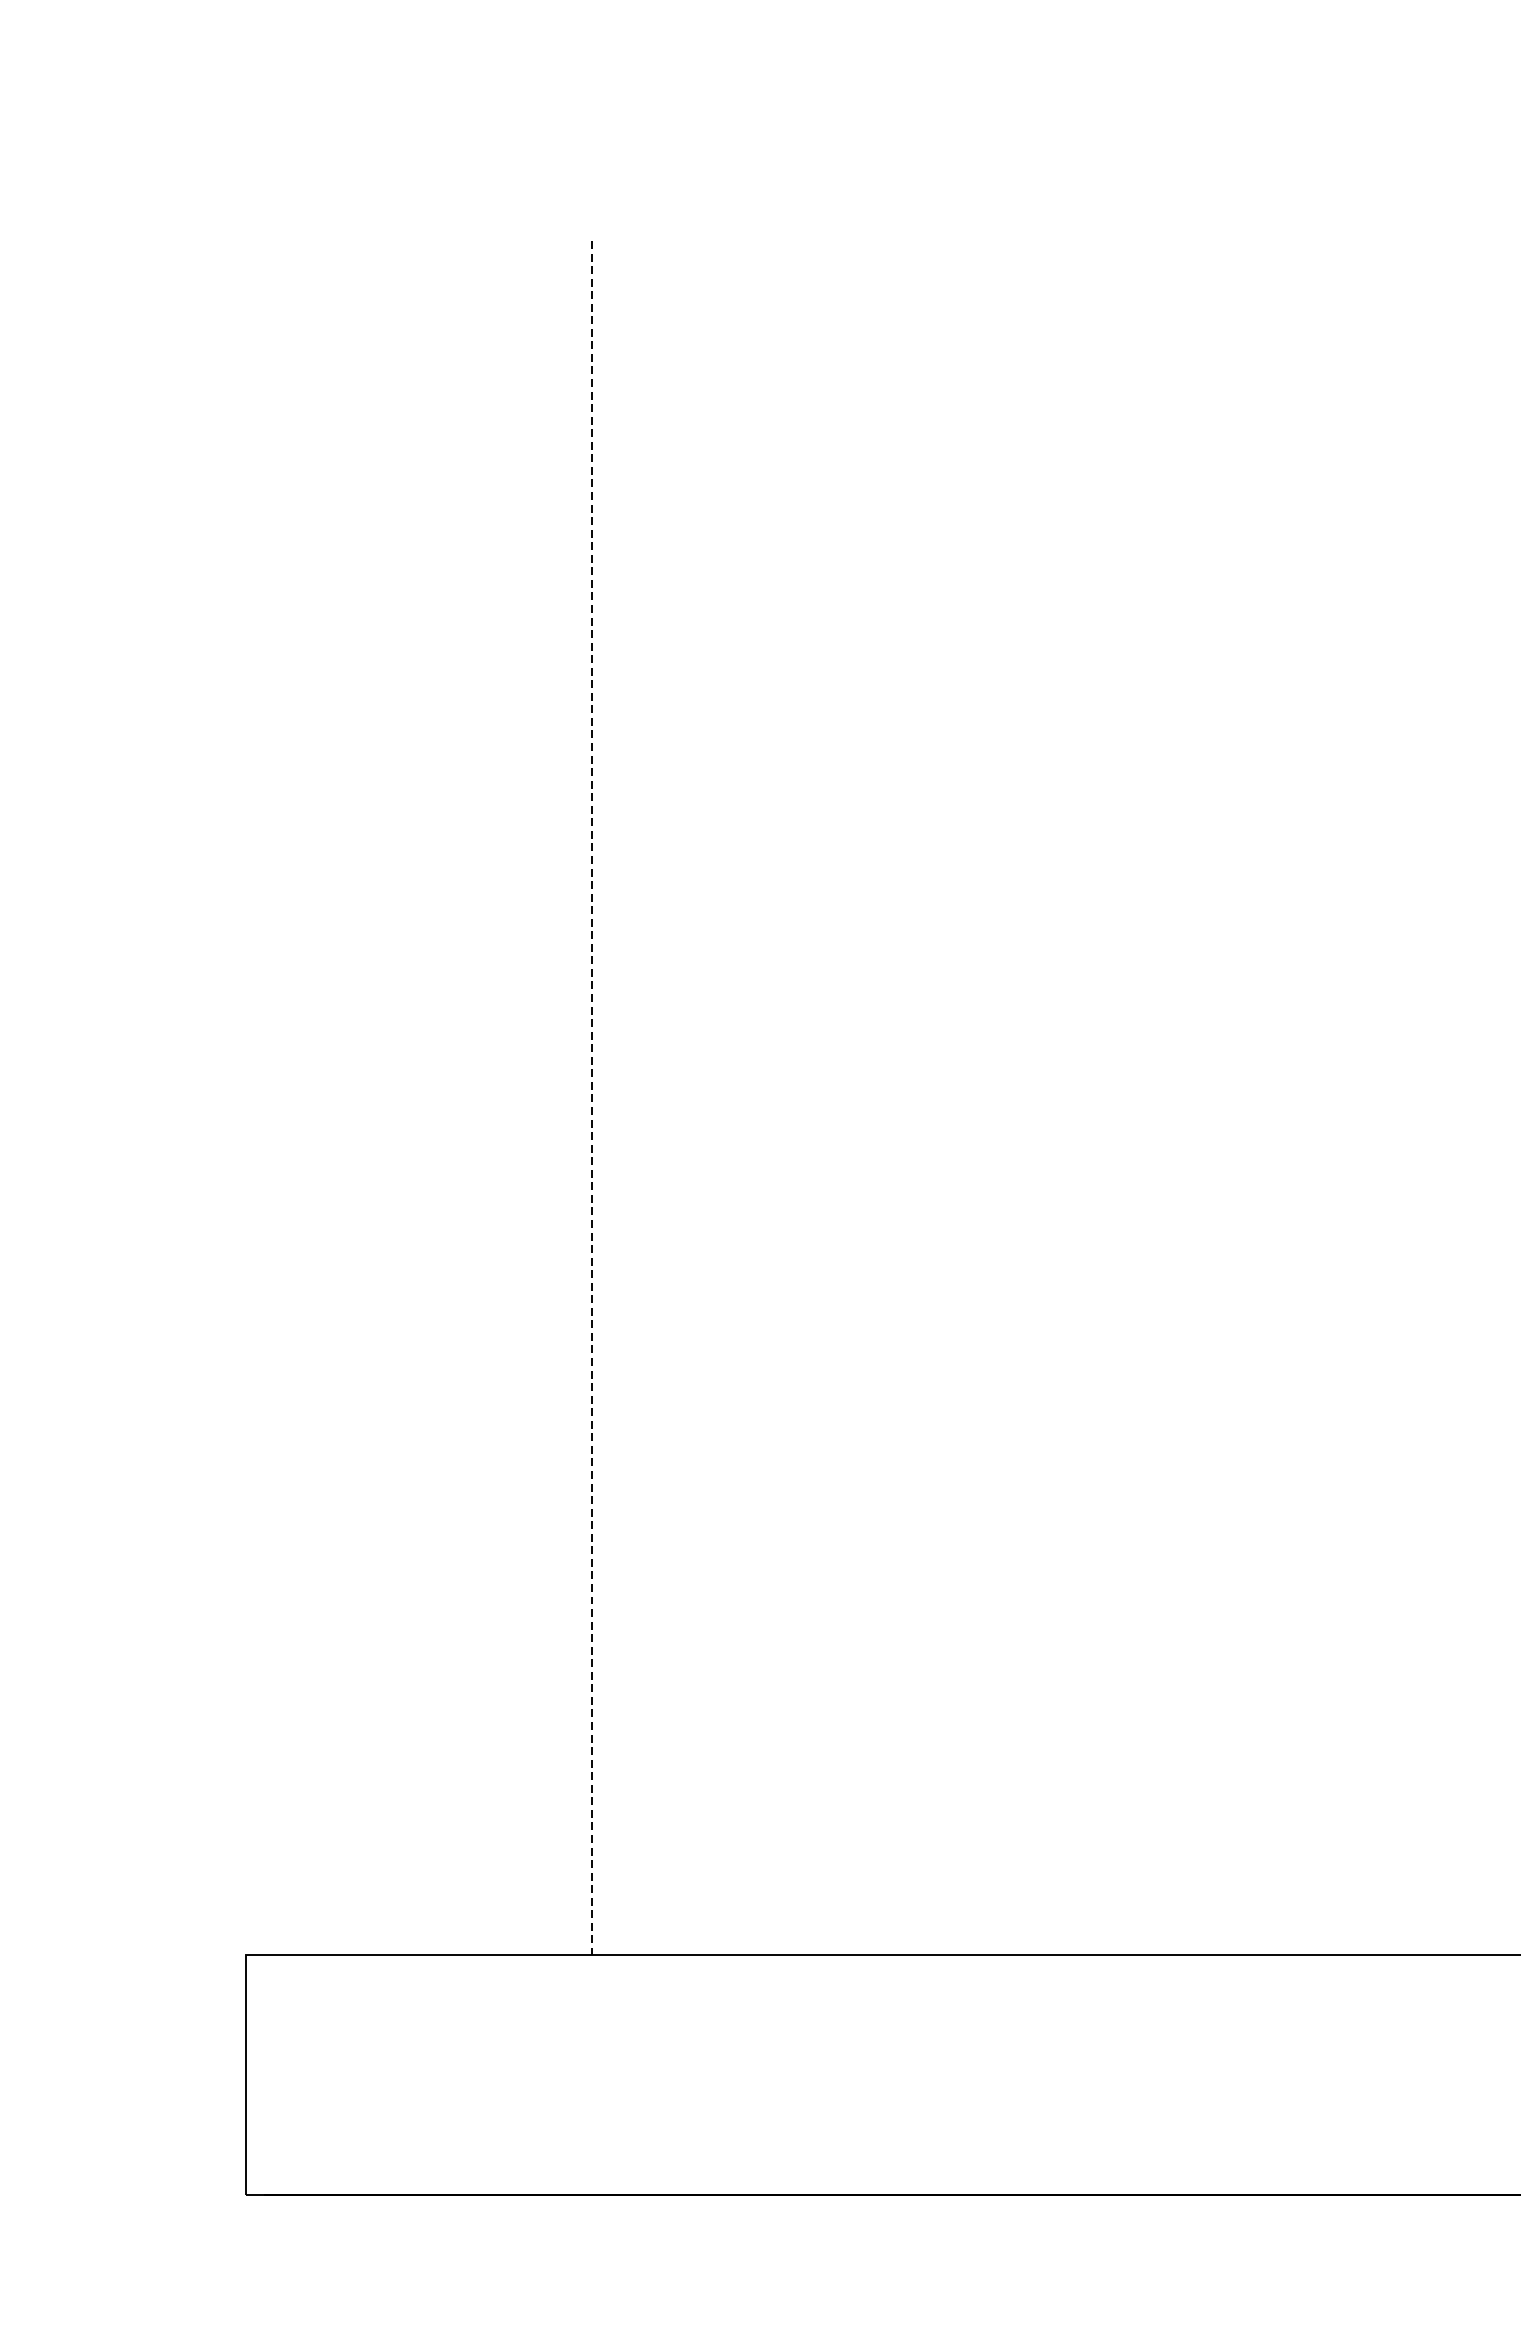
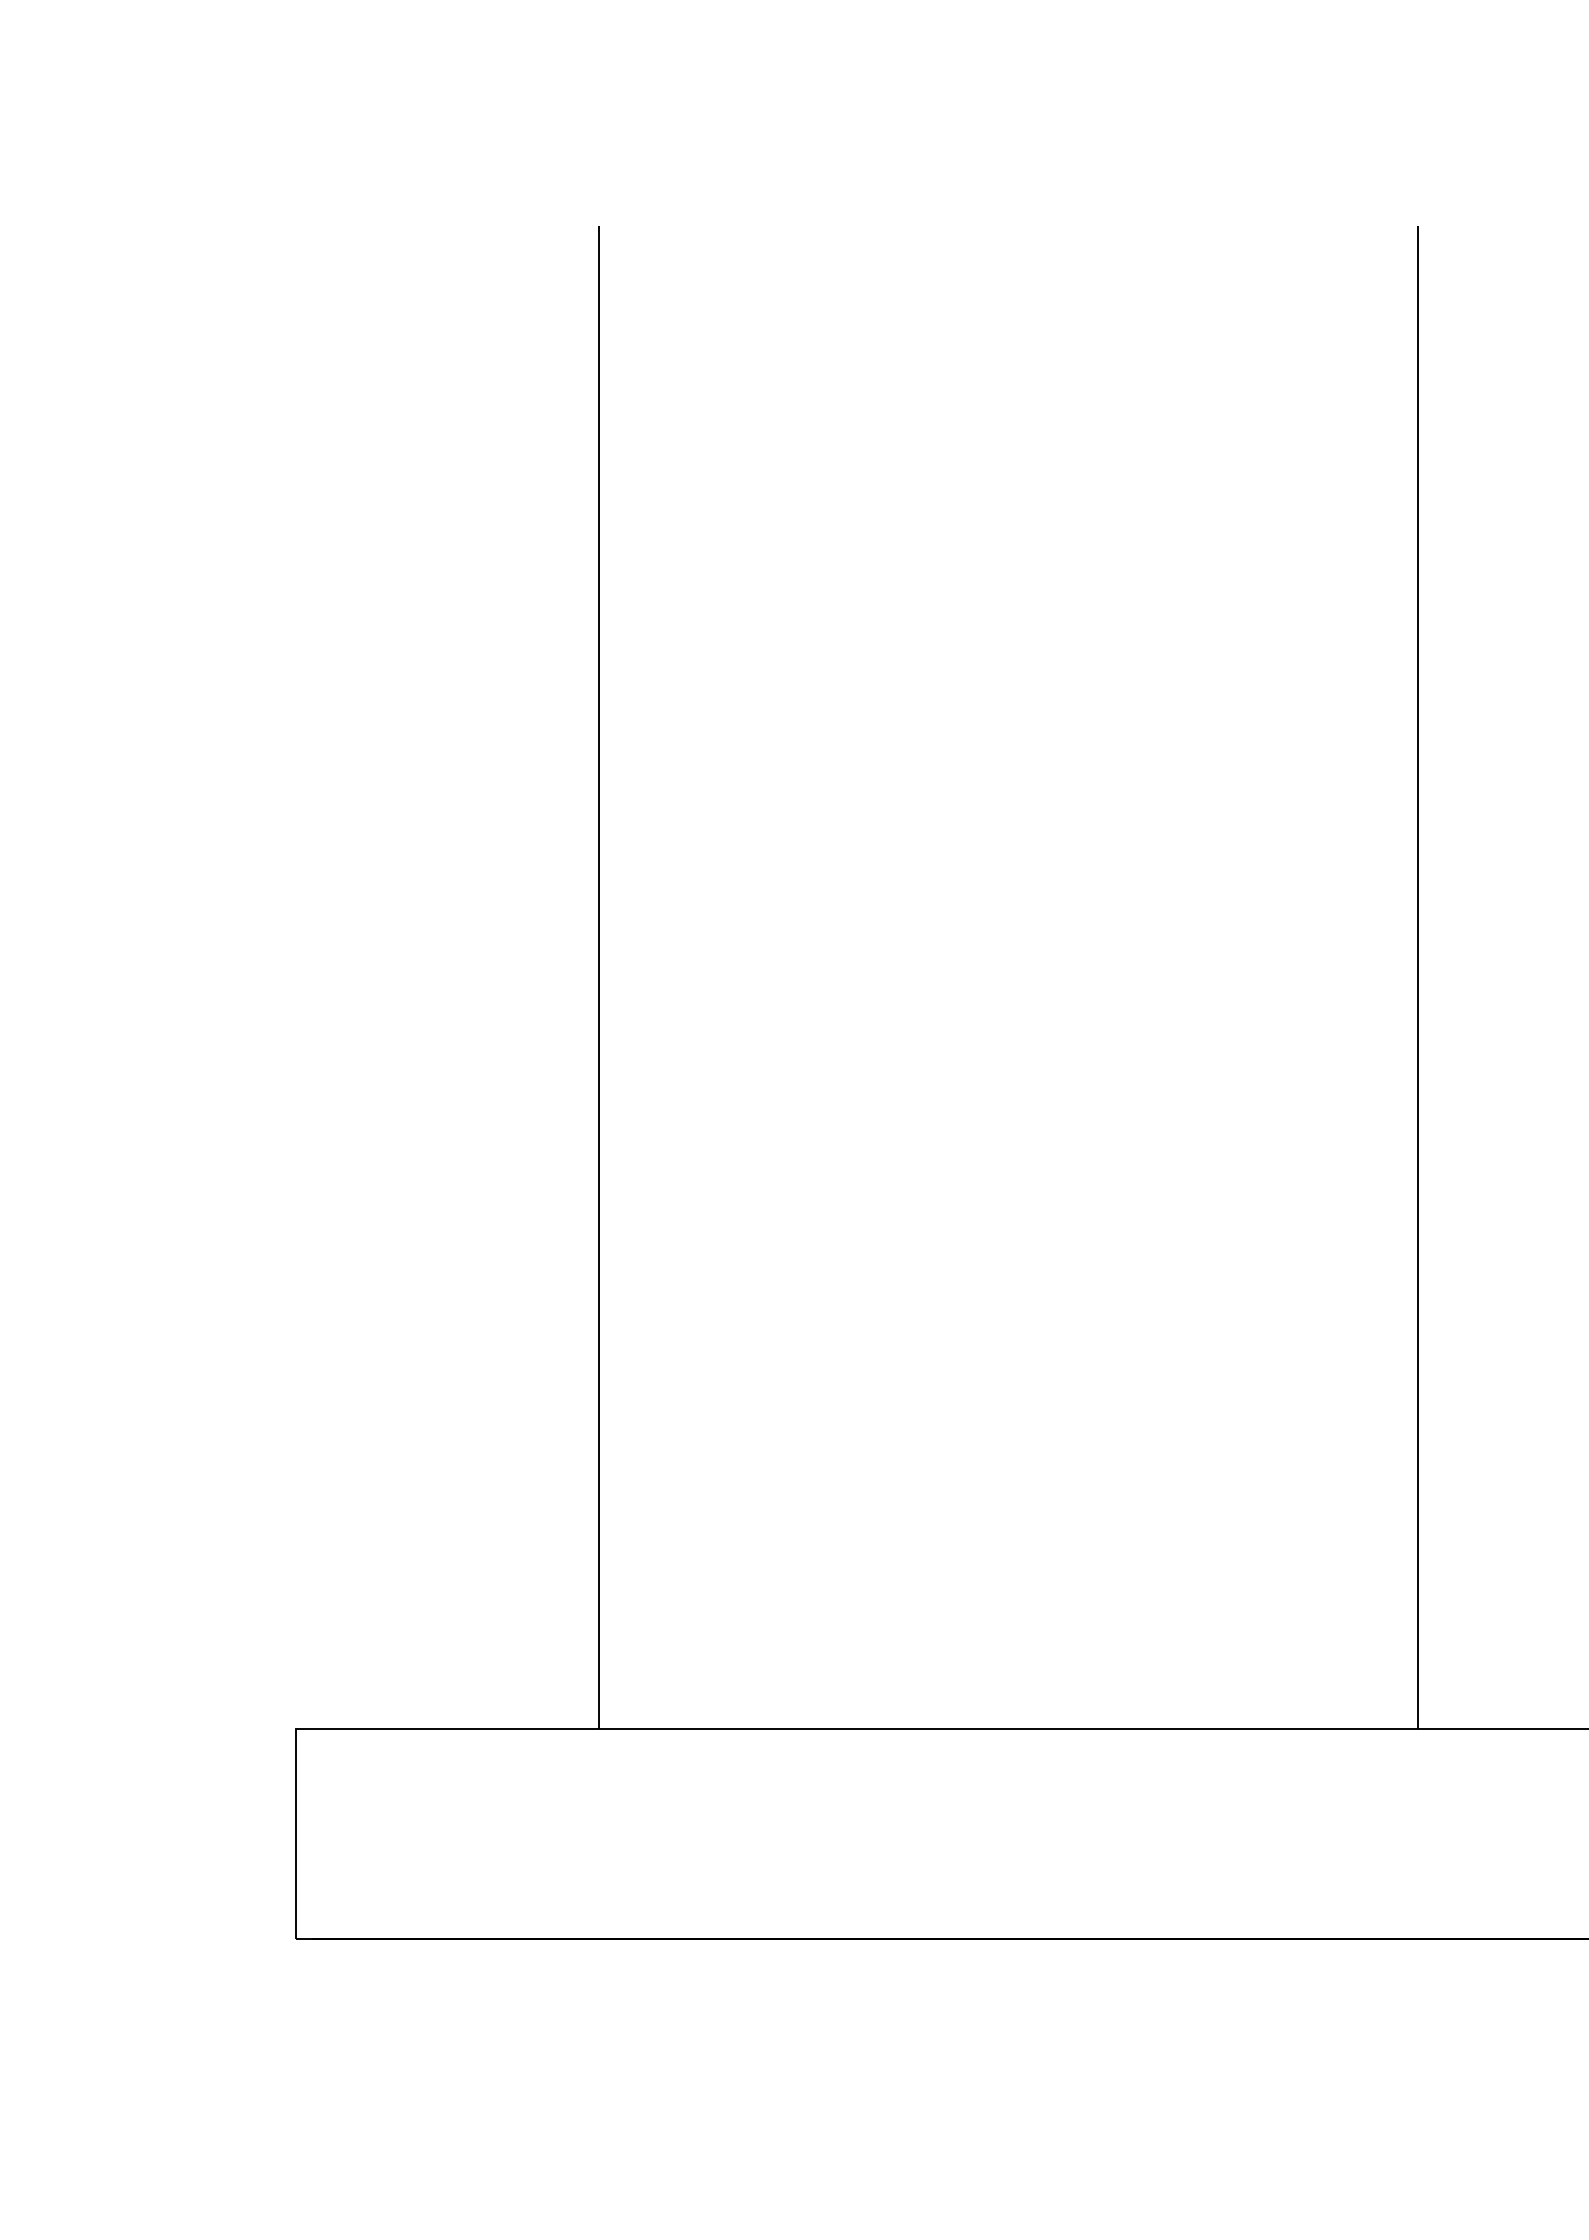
line: (592, 1098) -> (599, 977), dashed -> solid

